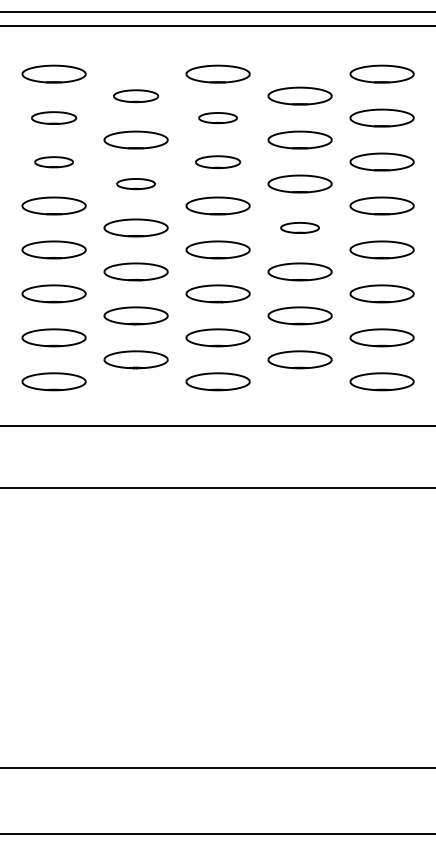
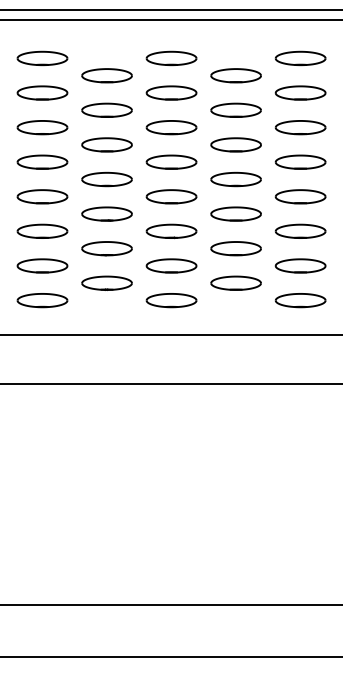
part: (135, 95) -> (106, 75), size x1.43
part: (54, 117) -> (42, 92), size x1.43
part: (218, 117) -> (171, 92), size x1.67
part: (54, 161) -> (42, 127), size x1.67
part: (218, 161) -> (171, 127), size x1.43
part: (135, 183) -> (106, 144), size x1.67
part: (299, 227) -> (235, 179), size x1.67

